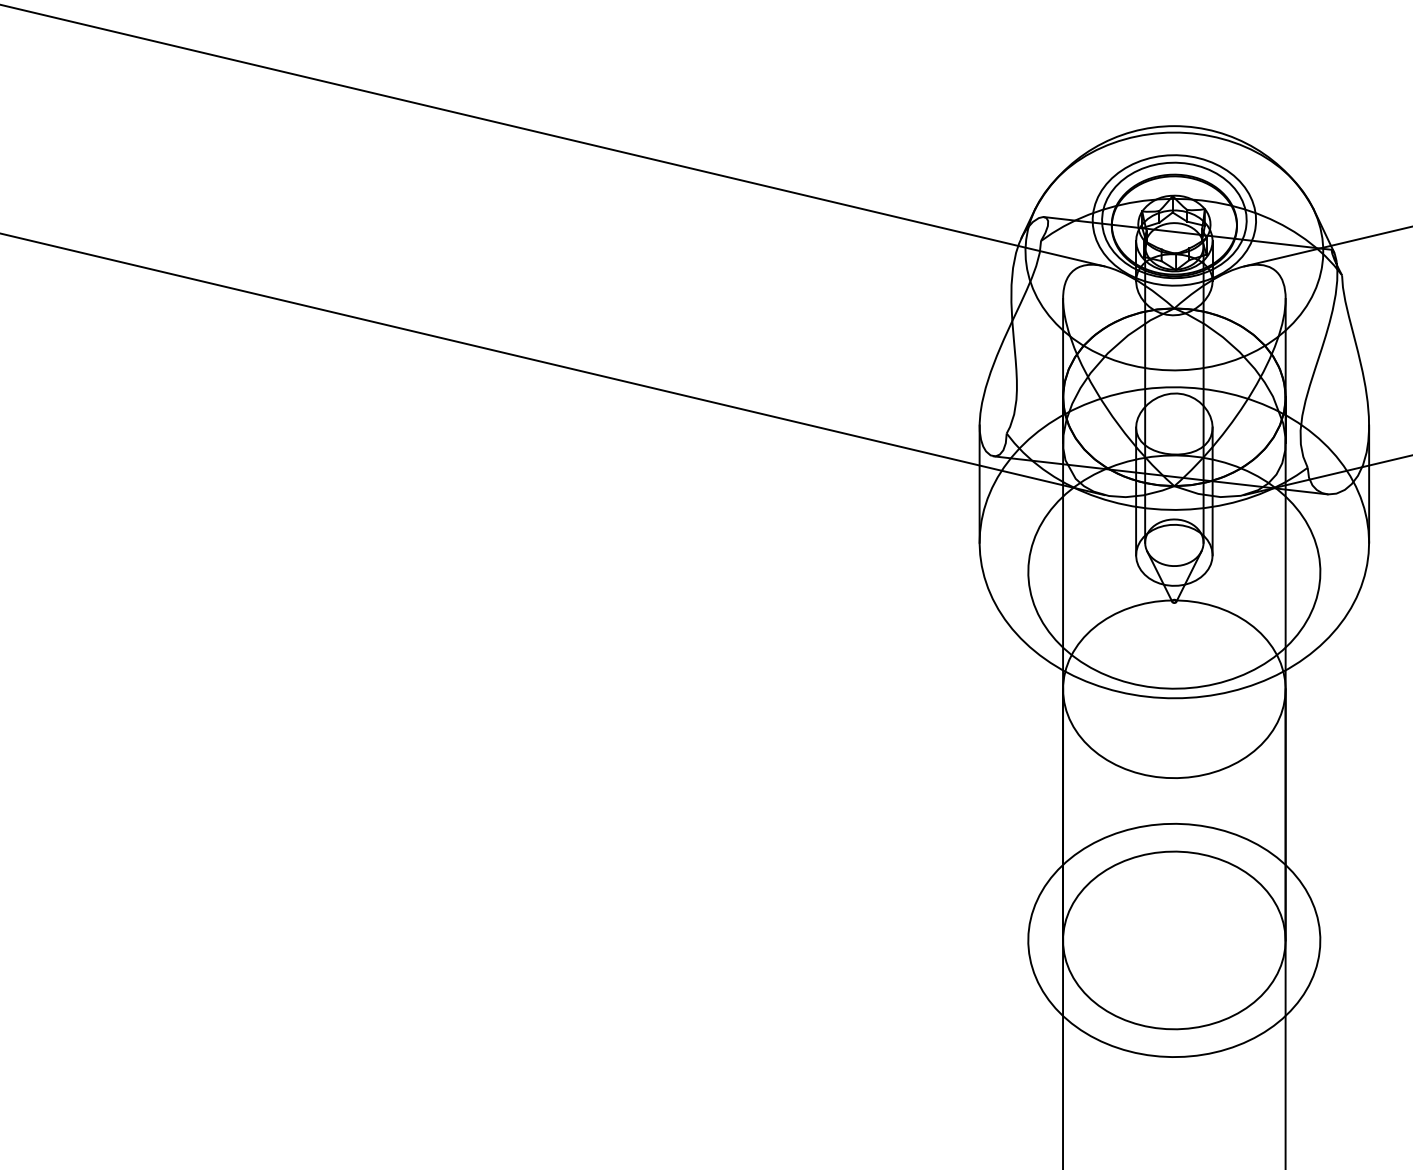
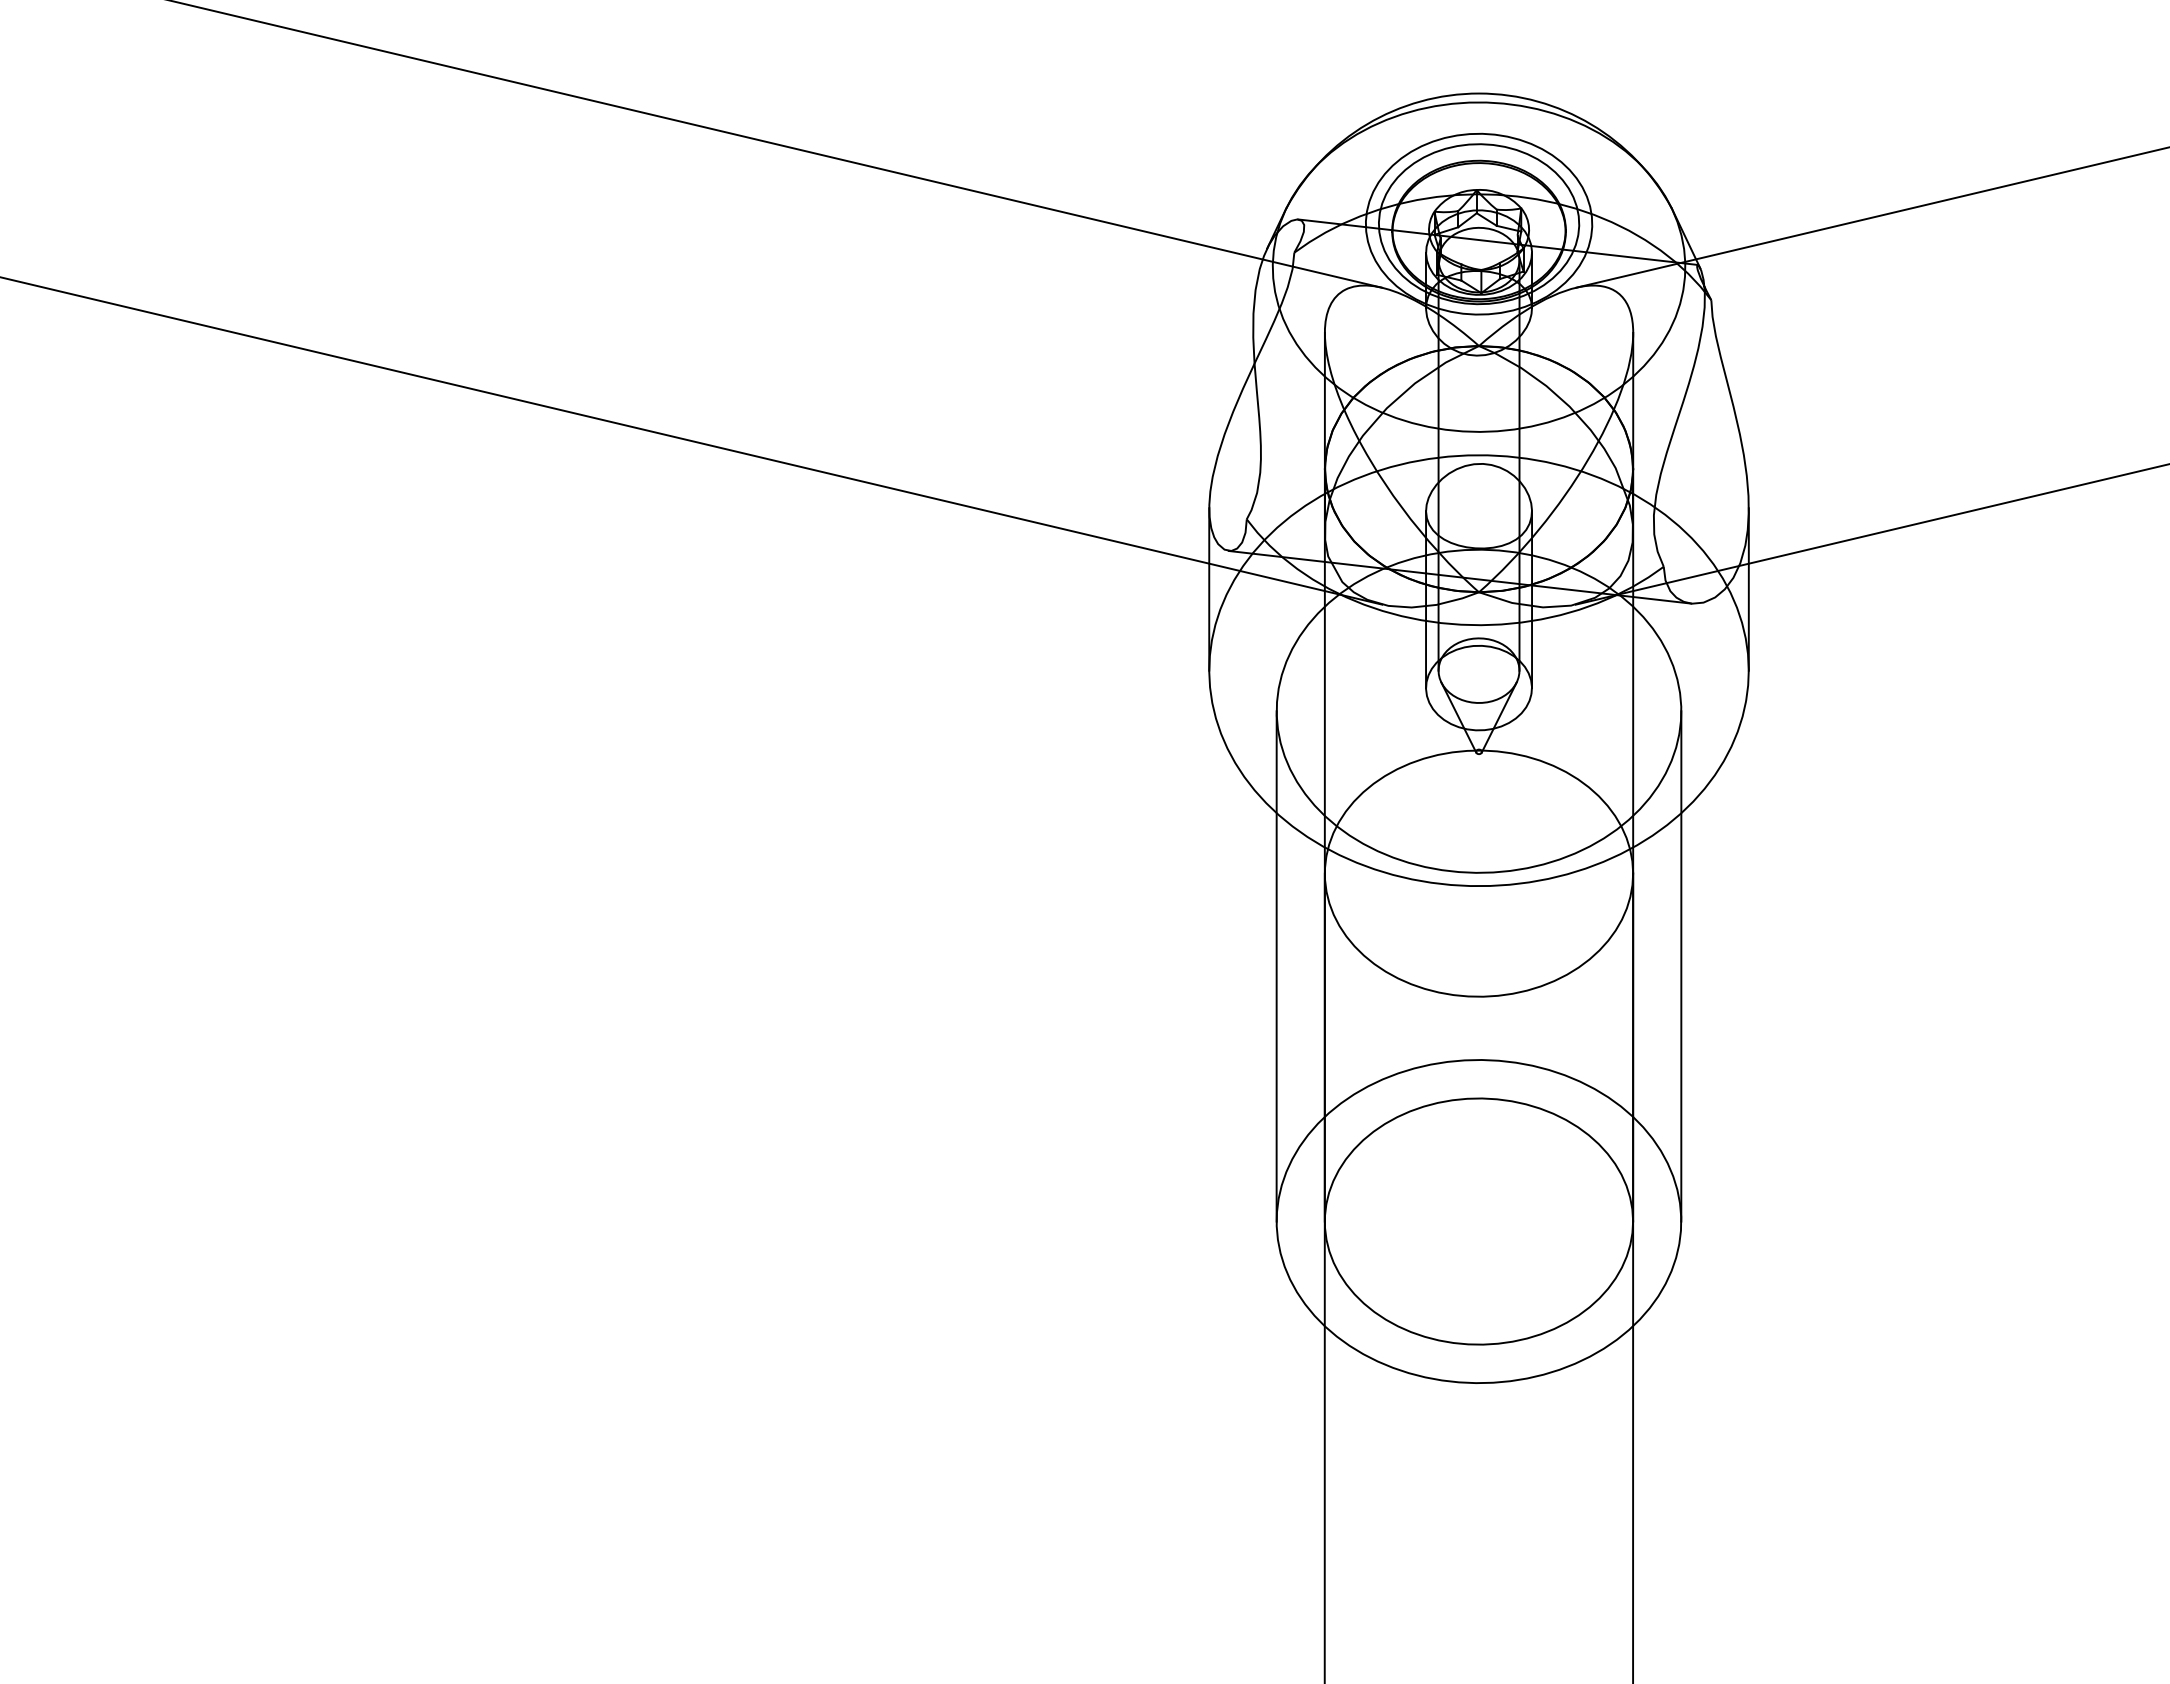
line: (1028, 756) -> (1276, 966), added
line: (1320, 756) -> (1681, 966), added

